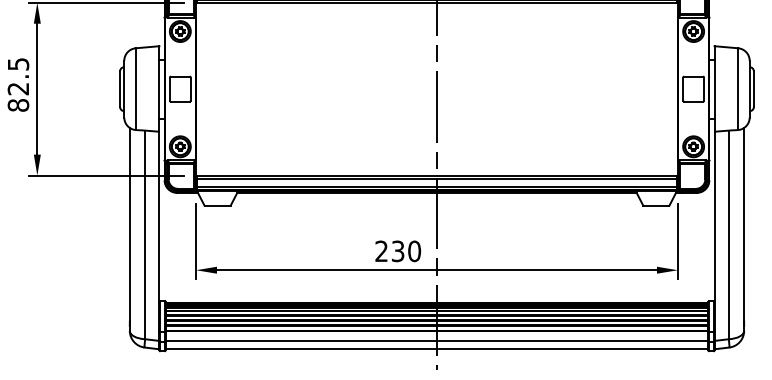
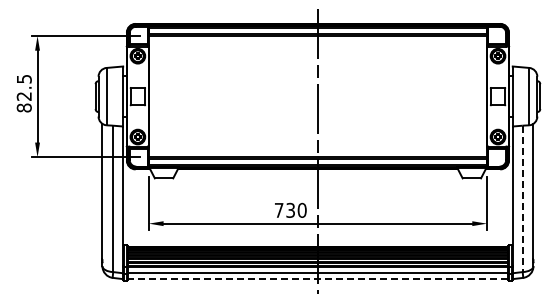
line: (728, 235) -> (522, 199), solid -> dashed
text: (380, 250) -> (278, 209), 230 -> 730
line: (436, 349) -> (317, 279), solid -> dashed

